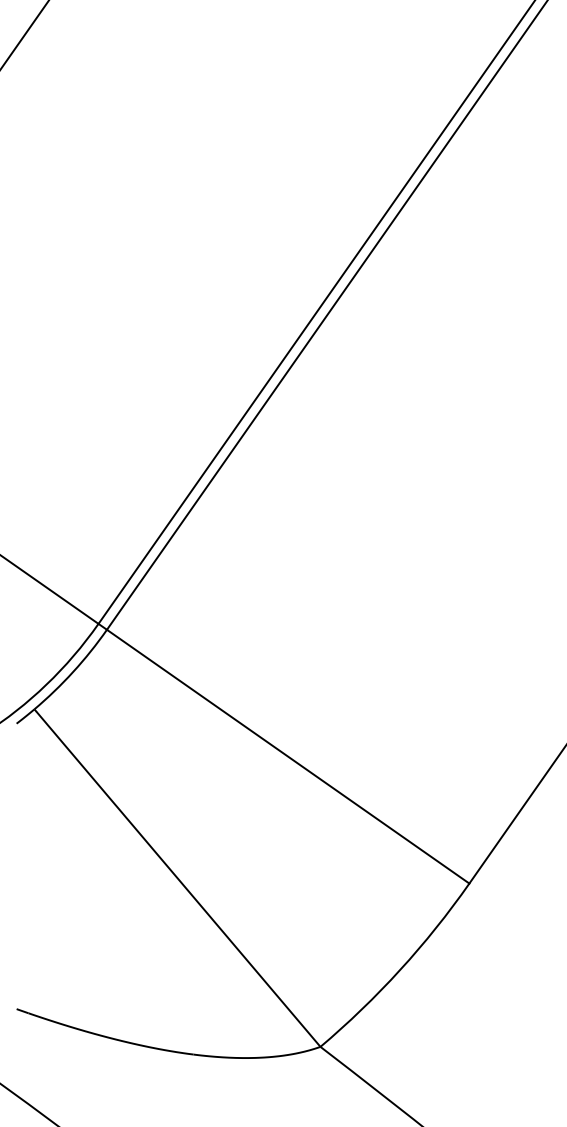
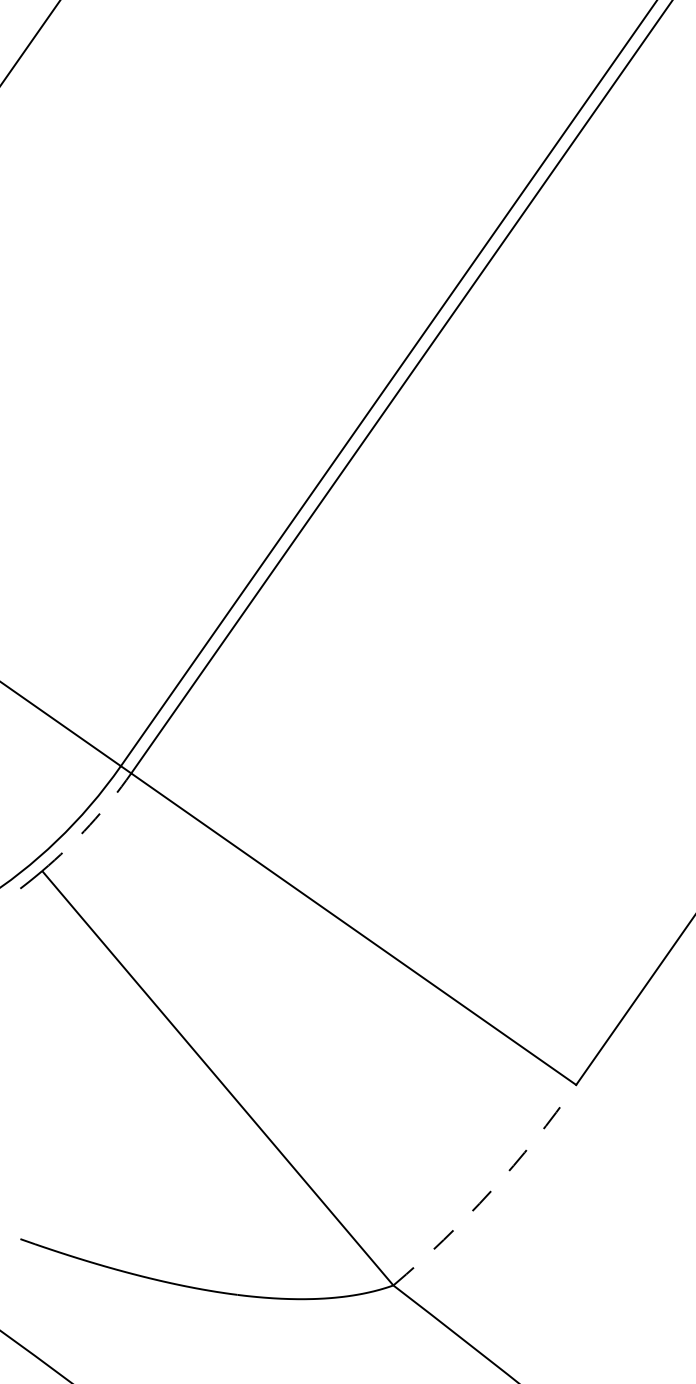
arc: (72, 672) -> (89, 825), solid -> dashed
arc: (400, 970) -> (491, 1191), solid -> dashed

